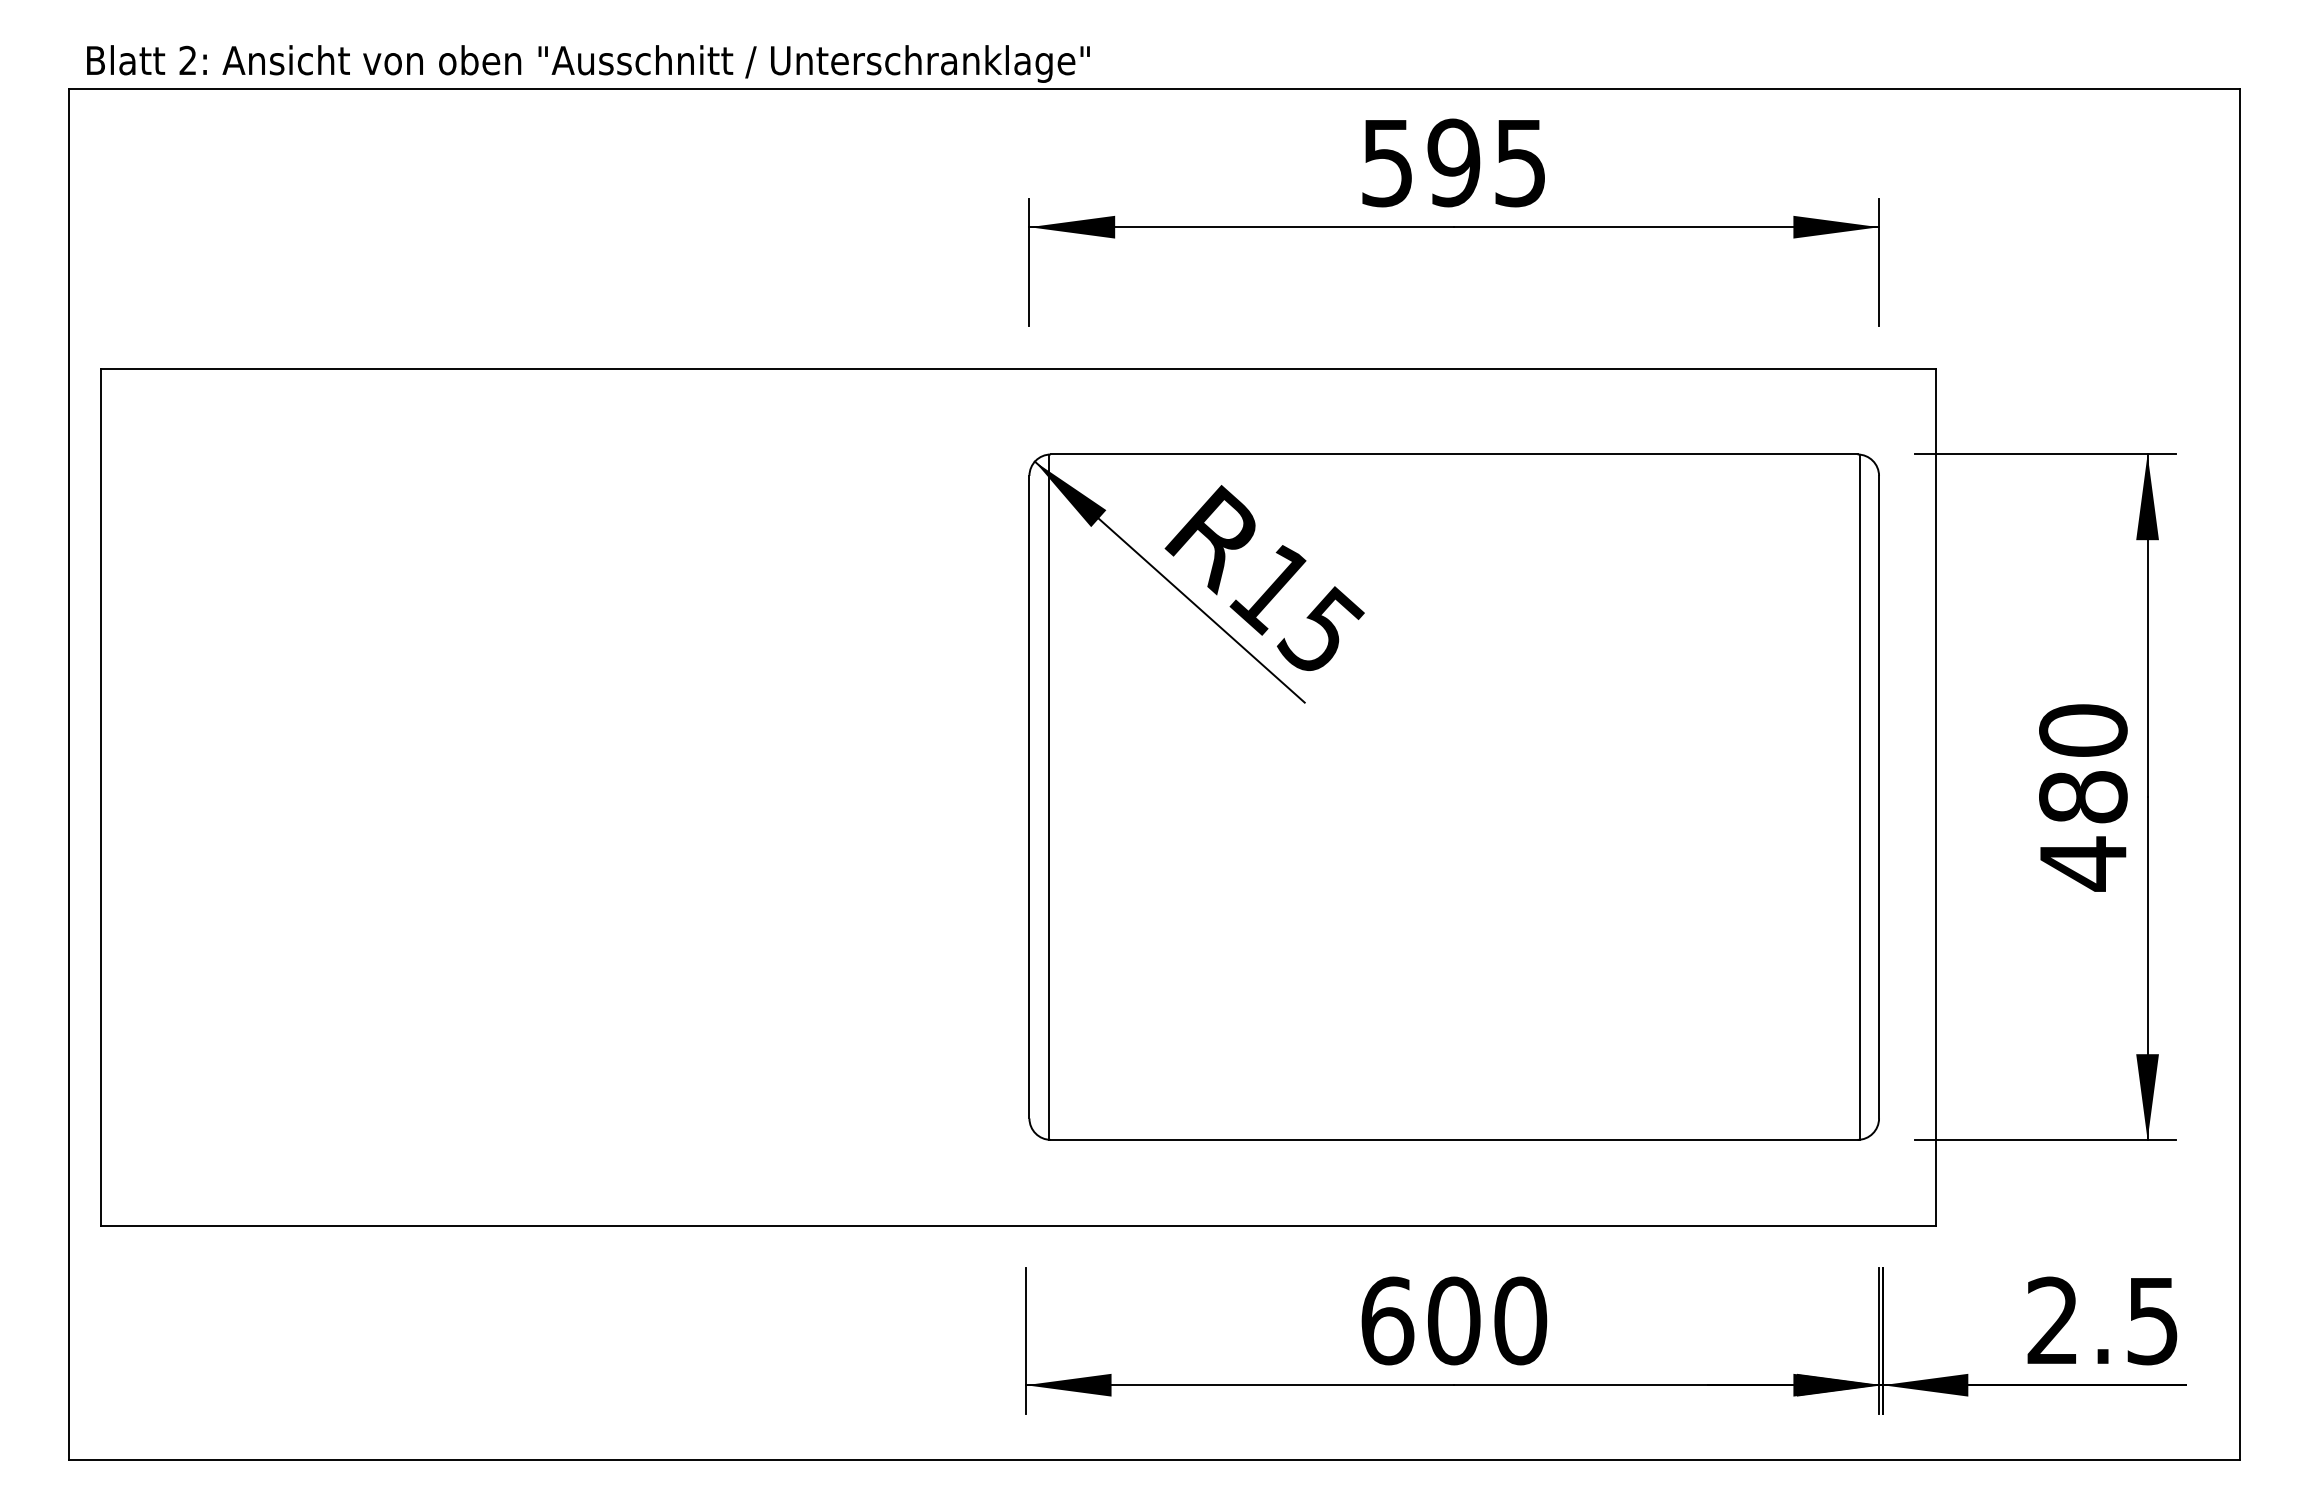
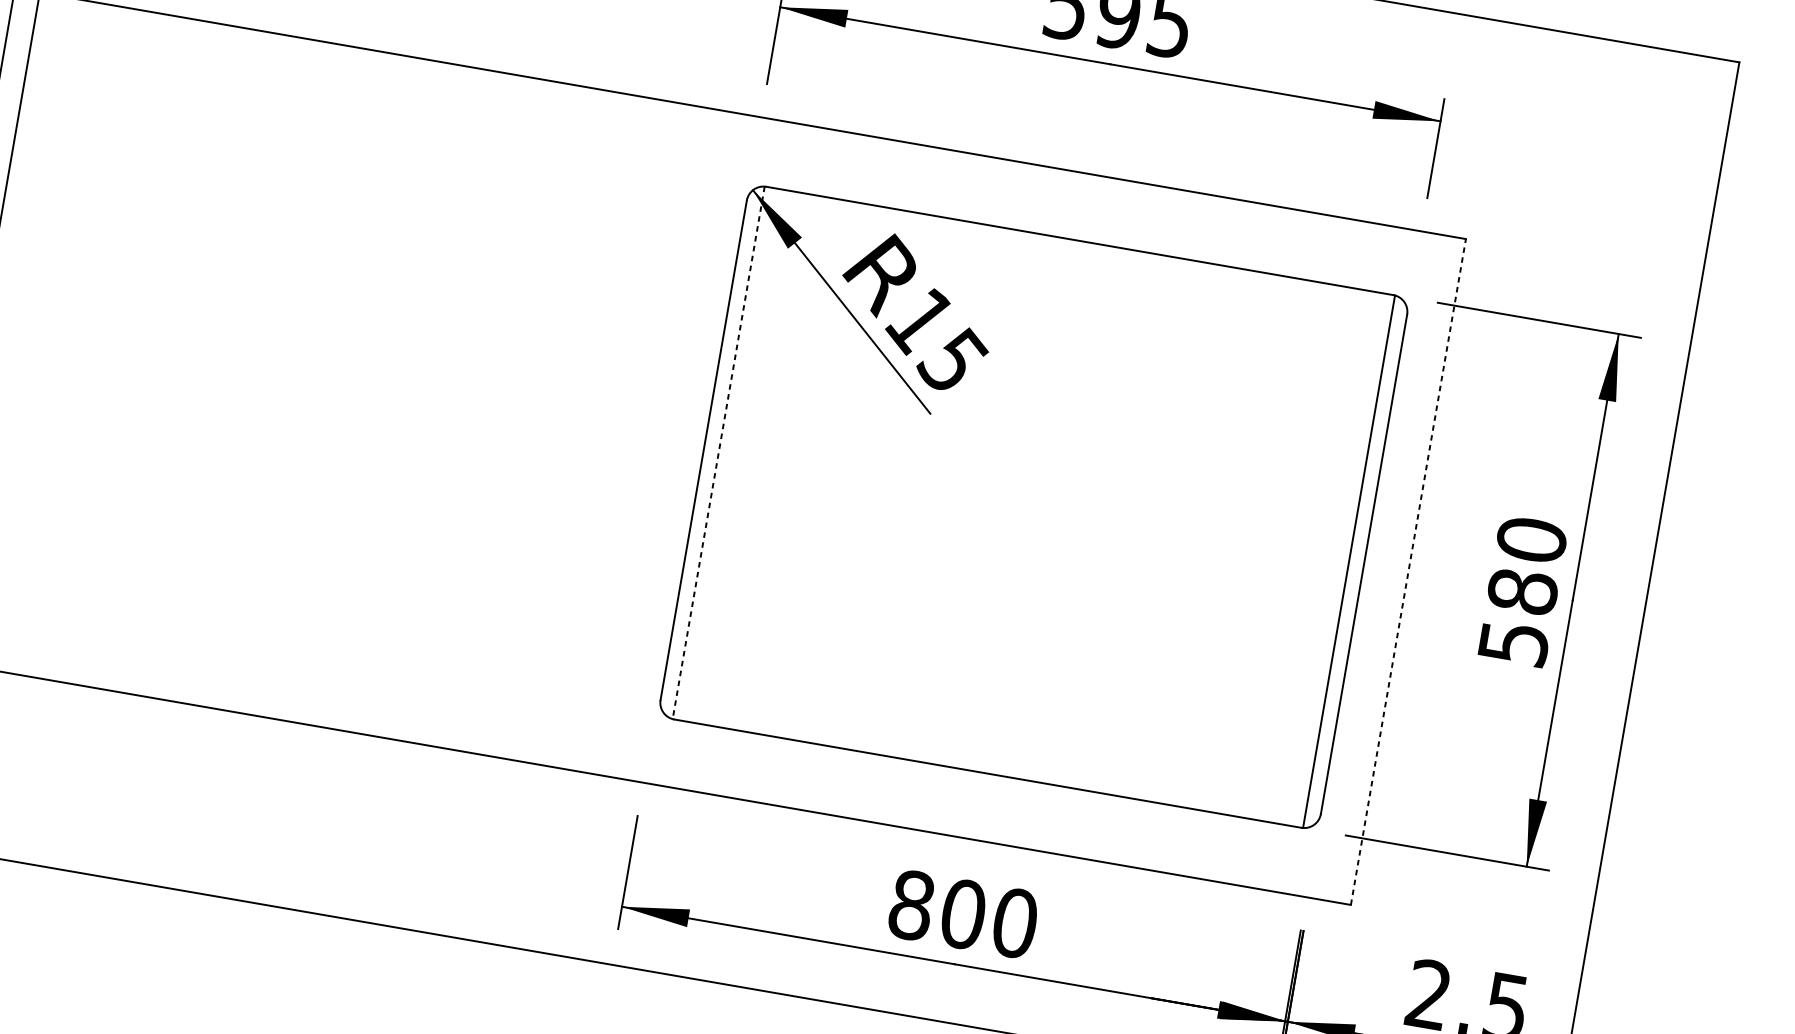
line: (1936, 796) -> (1408, 571), solid -> dashed
line: (1048, 797) -> (718, 453), solid -> dashed
text: (2083, 863) -> (1514, 643), 480 -> 580
text: (1387, 1320) -> (911, 905), 600 -> 800

